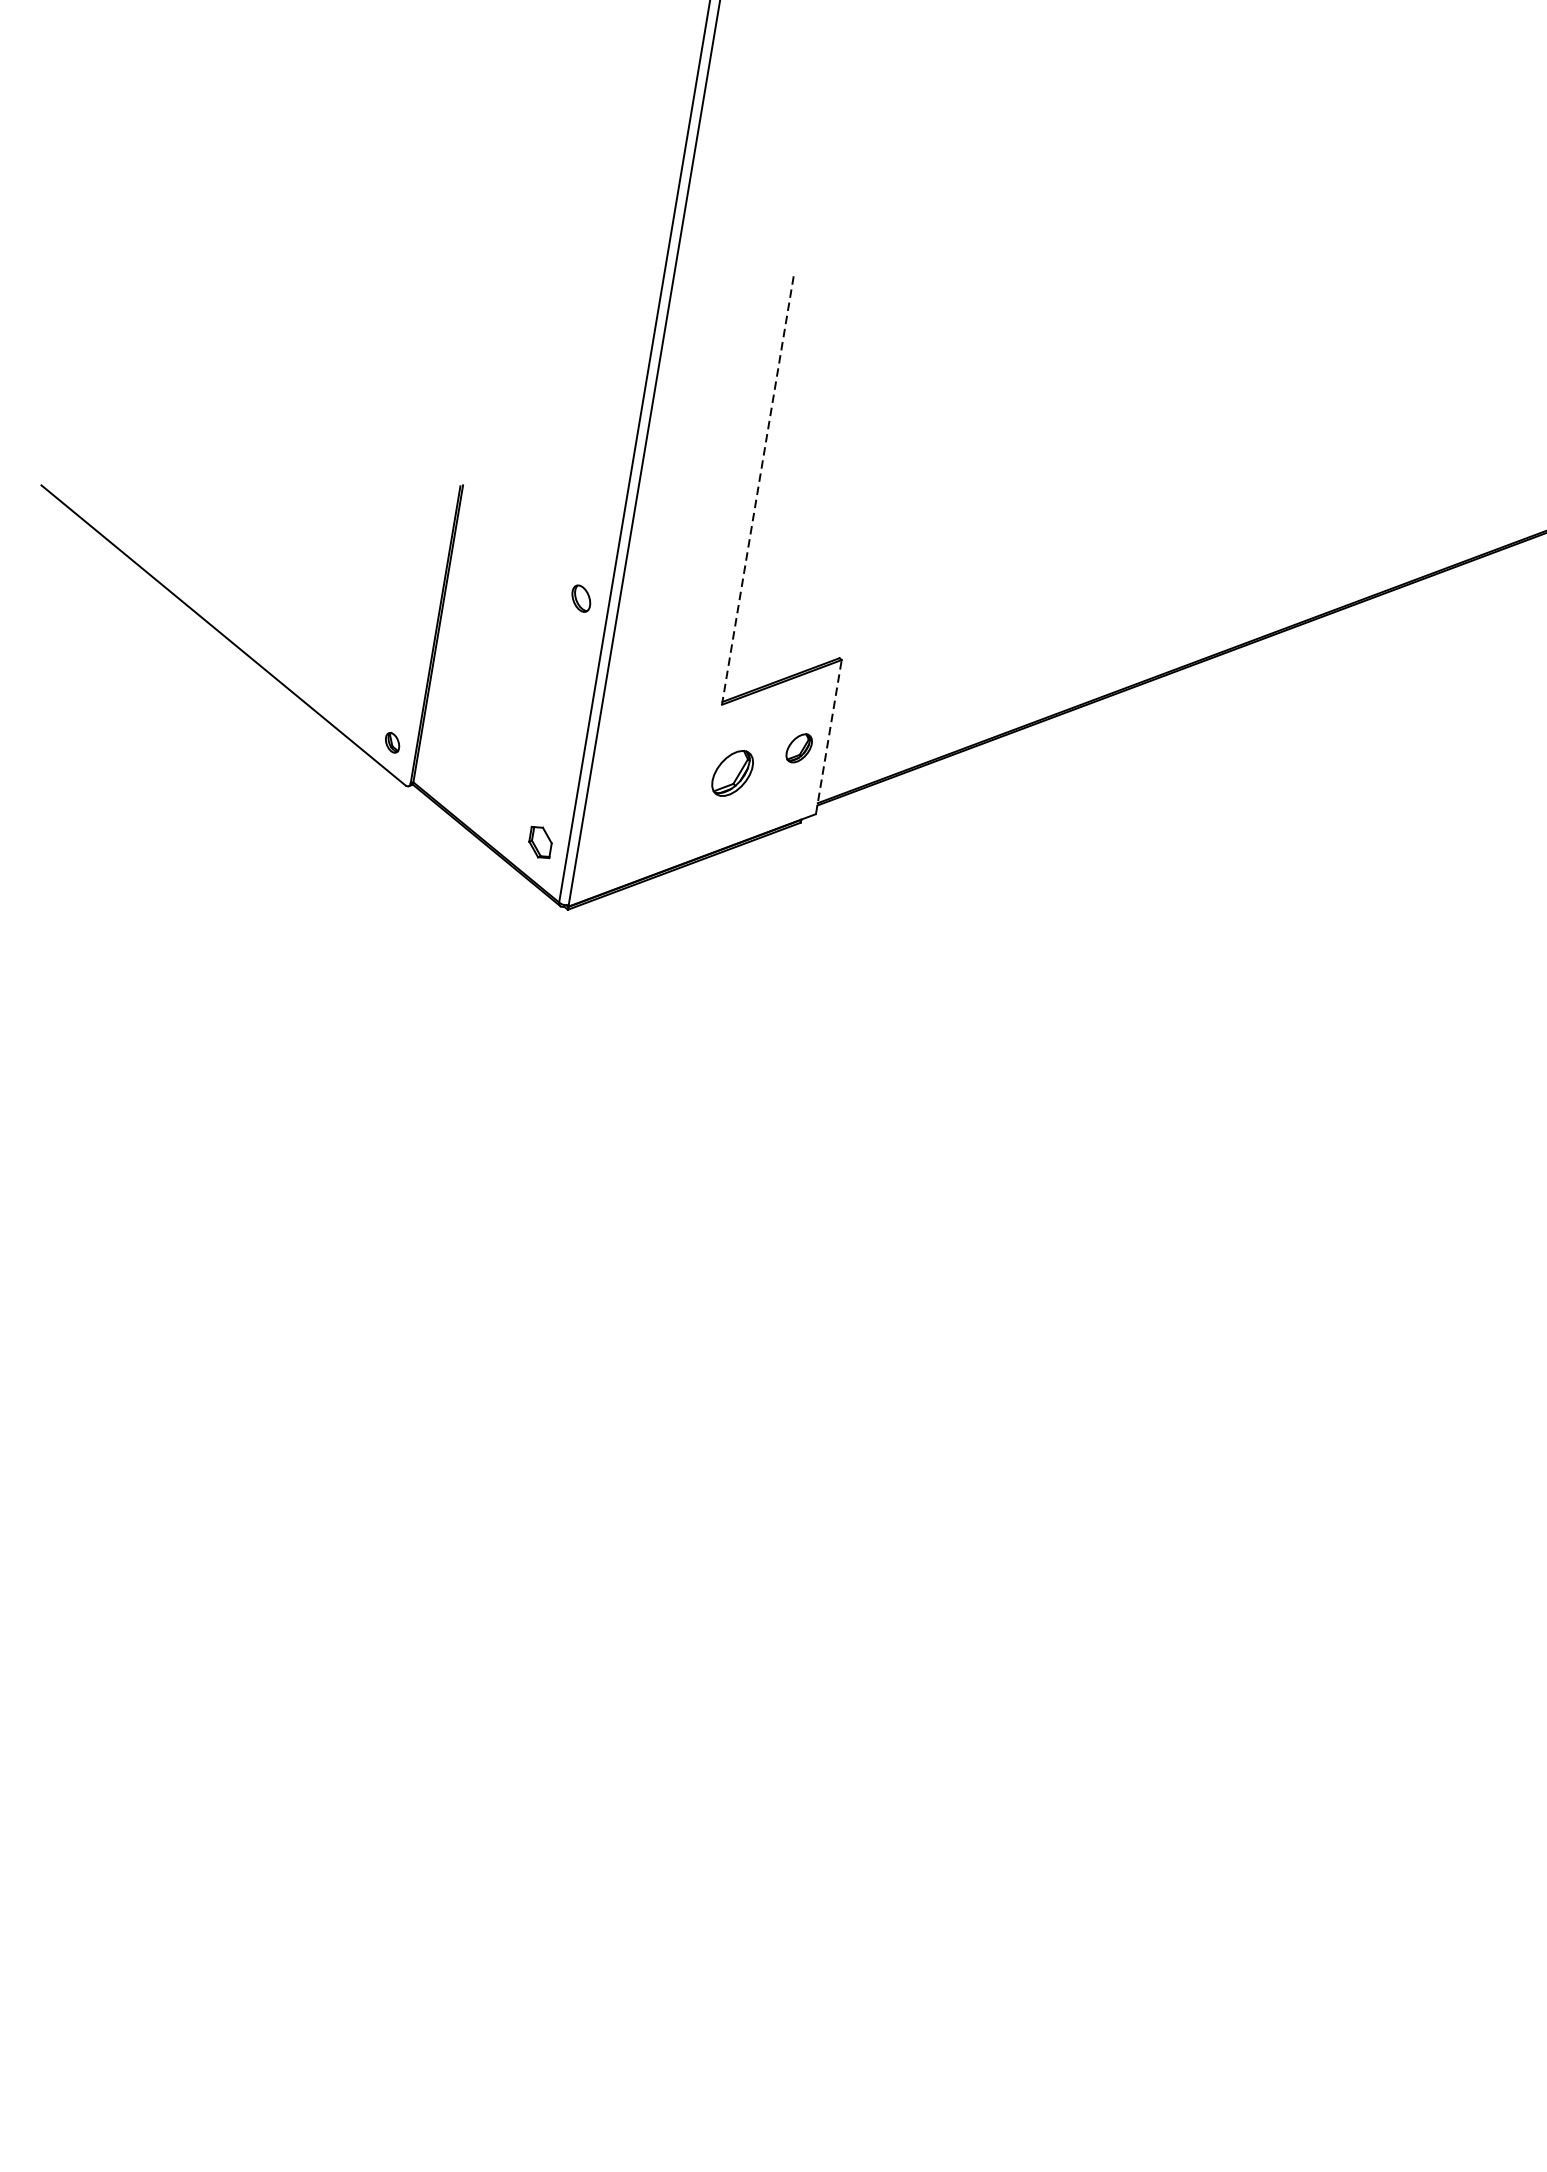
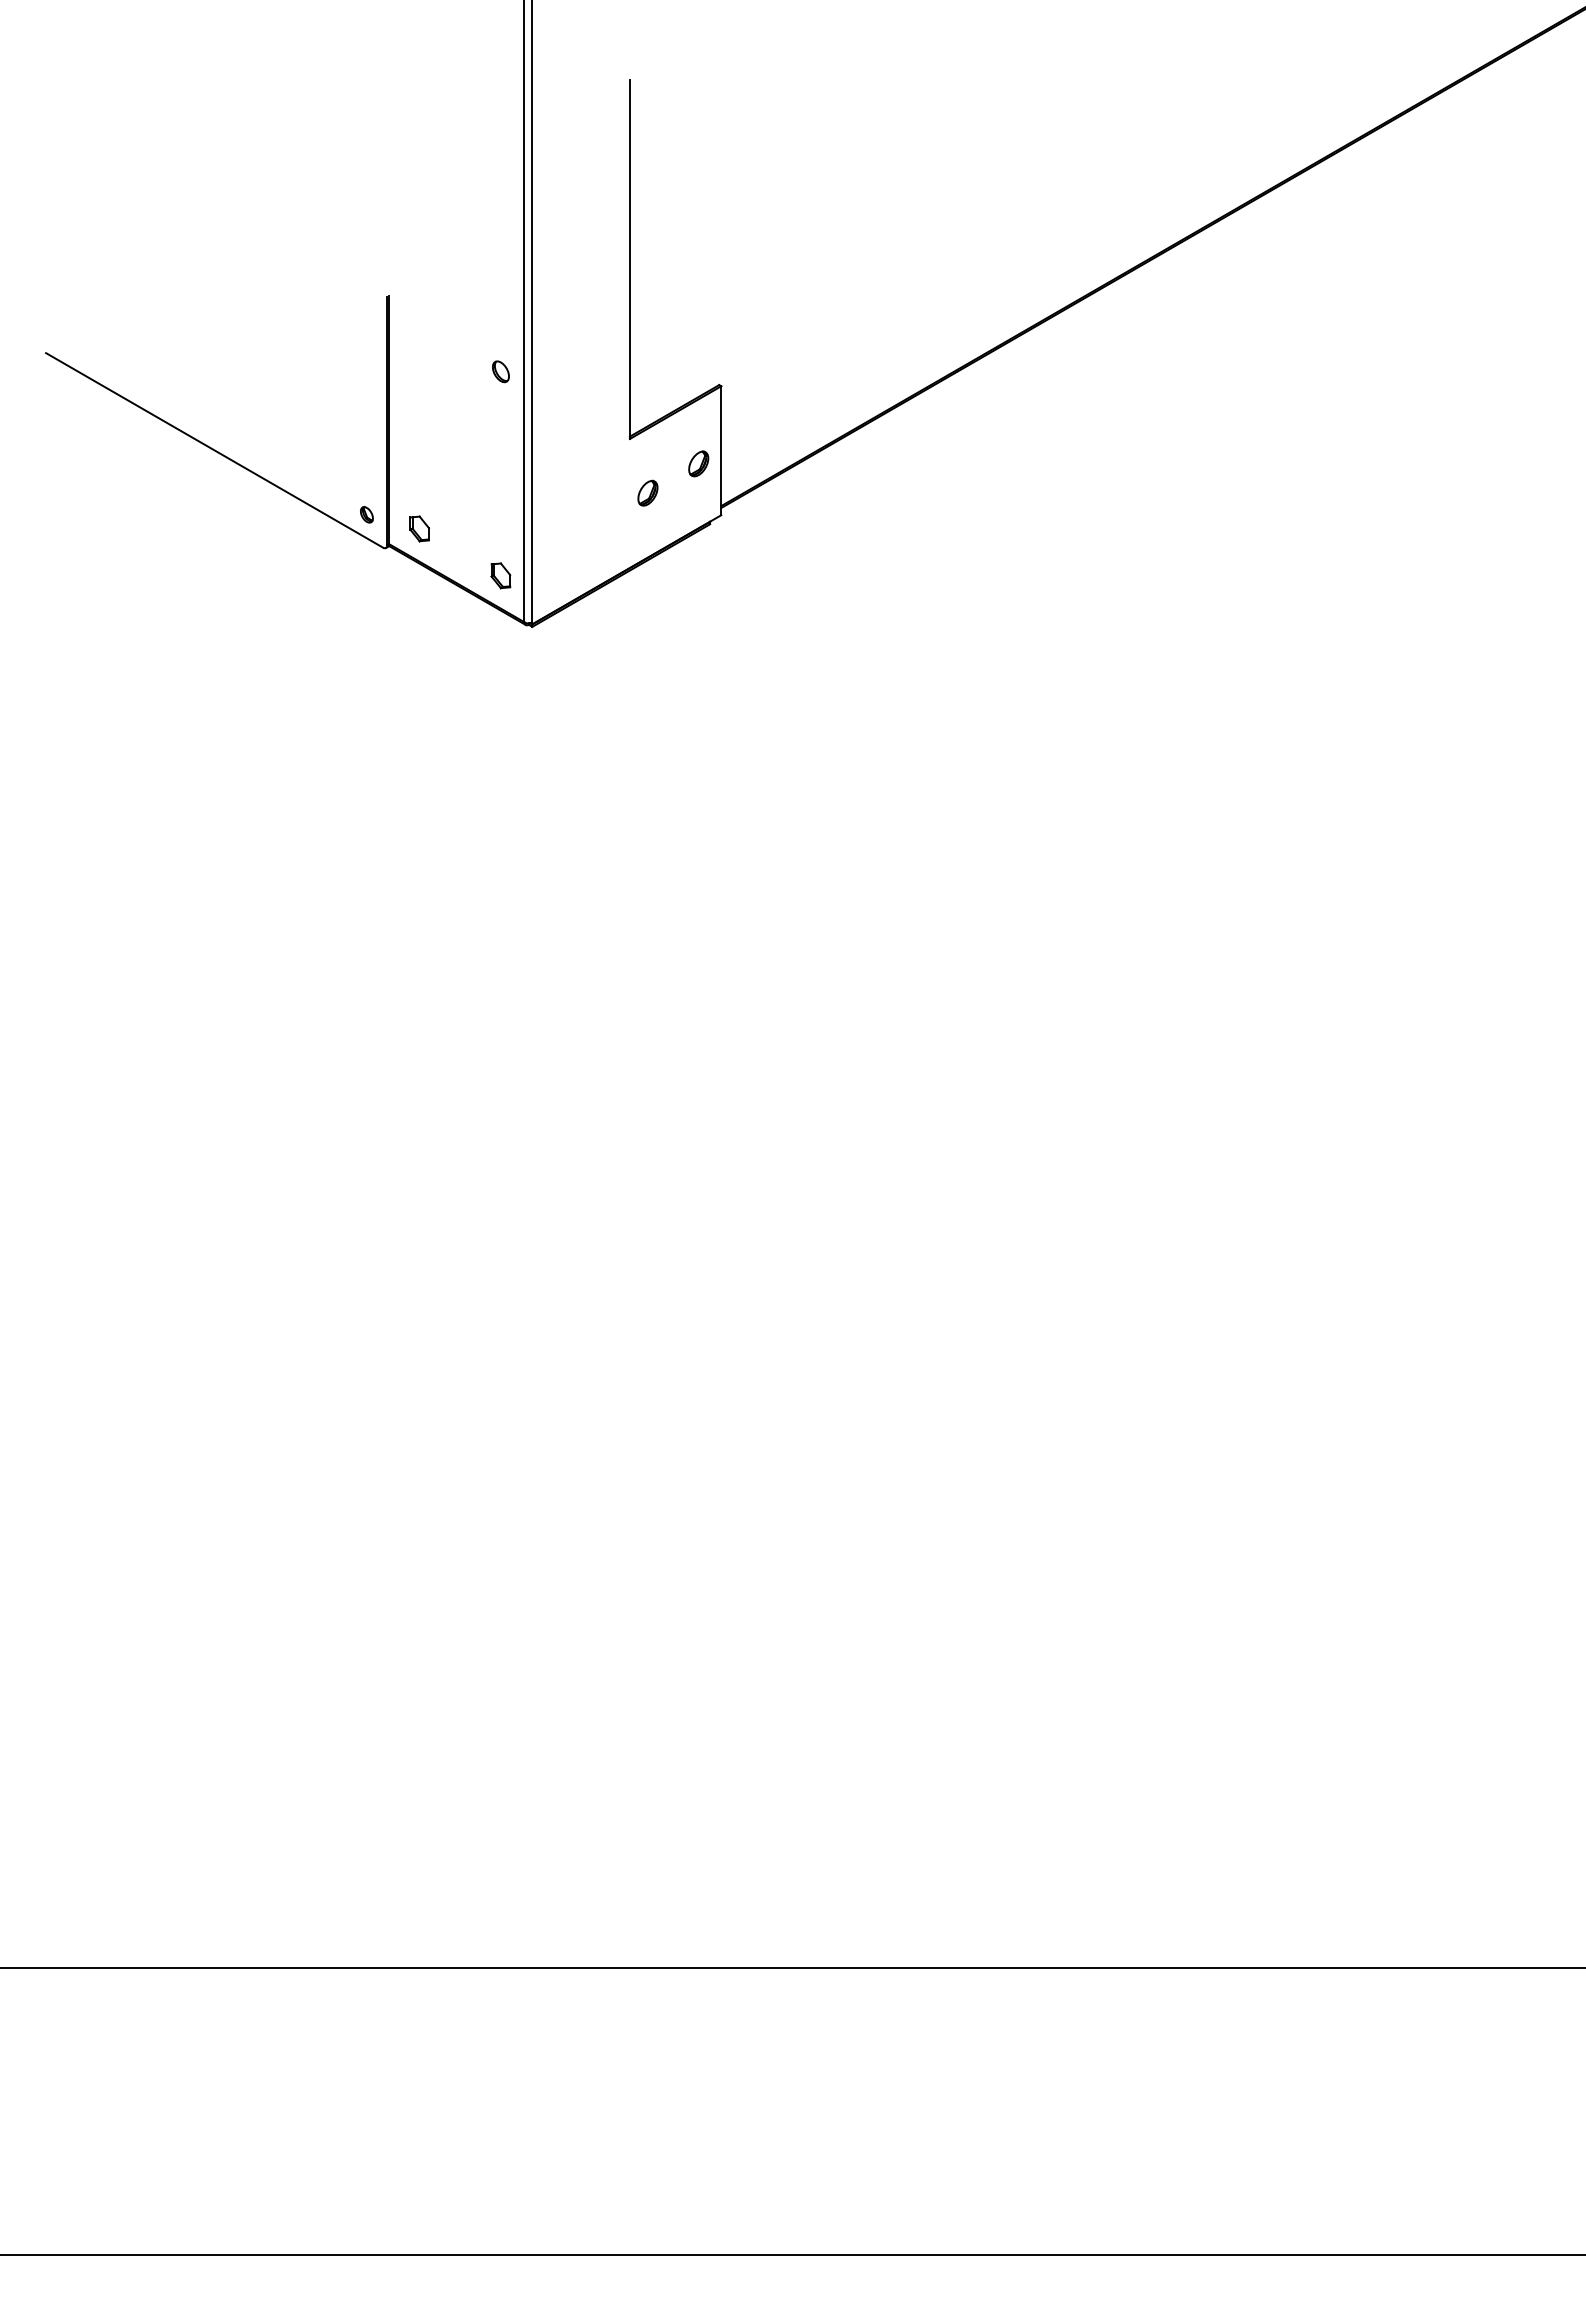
line: (757, 491) -> (629, 260), dashed -> solid
line: (829, 736) -> (721, 450), dashed -> solid
part: (452, 769) -> (419, 528), added
part: (732, 772) -> (647, 492), size x0.62

